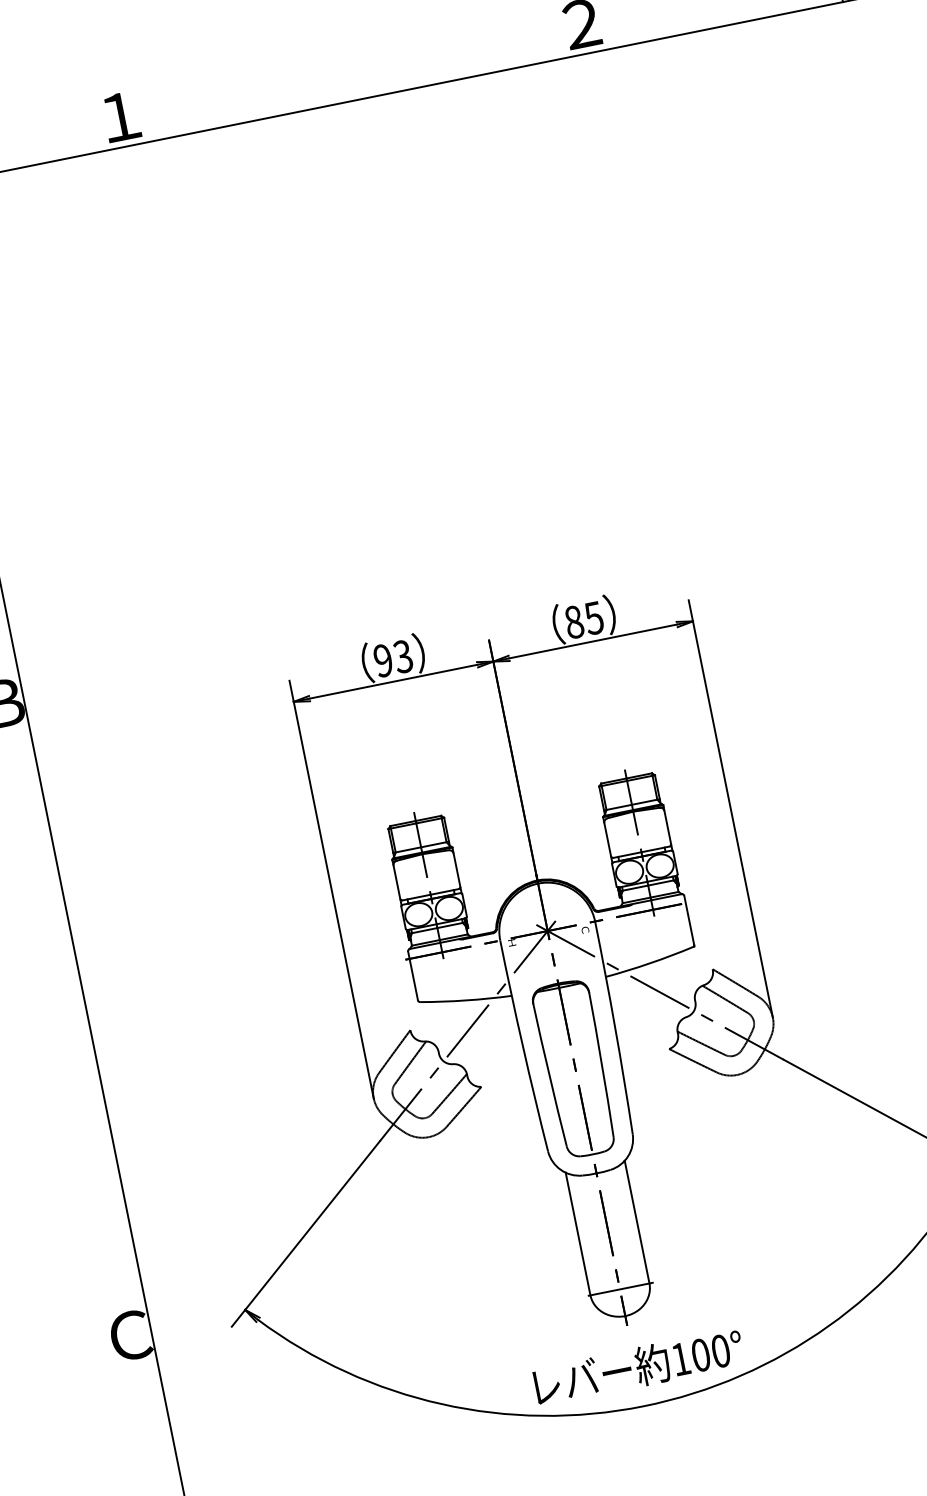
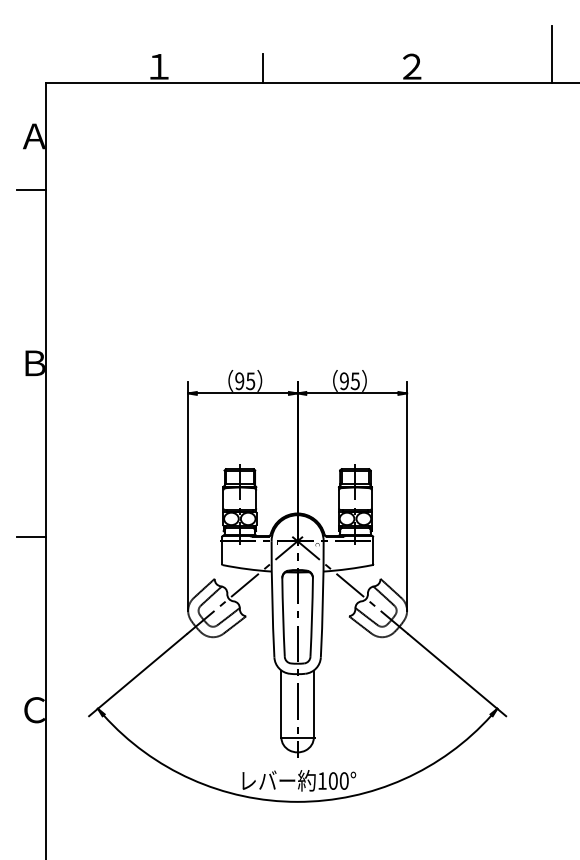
line: (309, 82) -> (262, 68), added
text: (574, 622) -> (344, 381), 85 -> 95
text: (402, 655) -> (250, 380), 93 -> 95
line: (60, 1020) -> (31, 536), added

